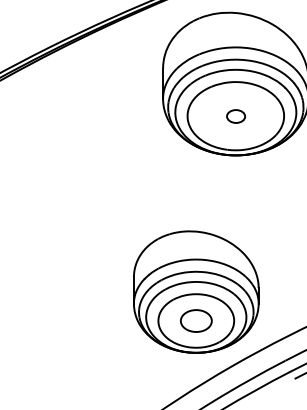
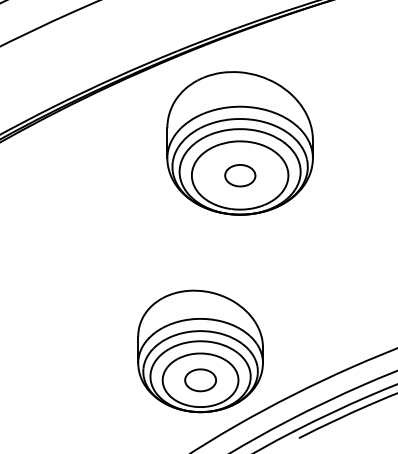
part: (236, 116) -> (240, 175), size x1.67

